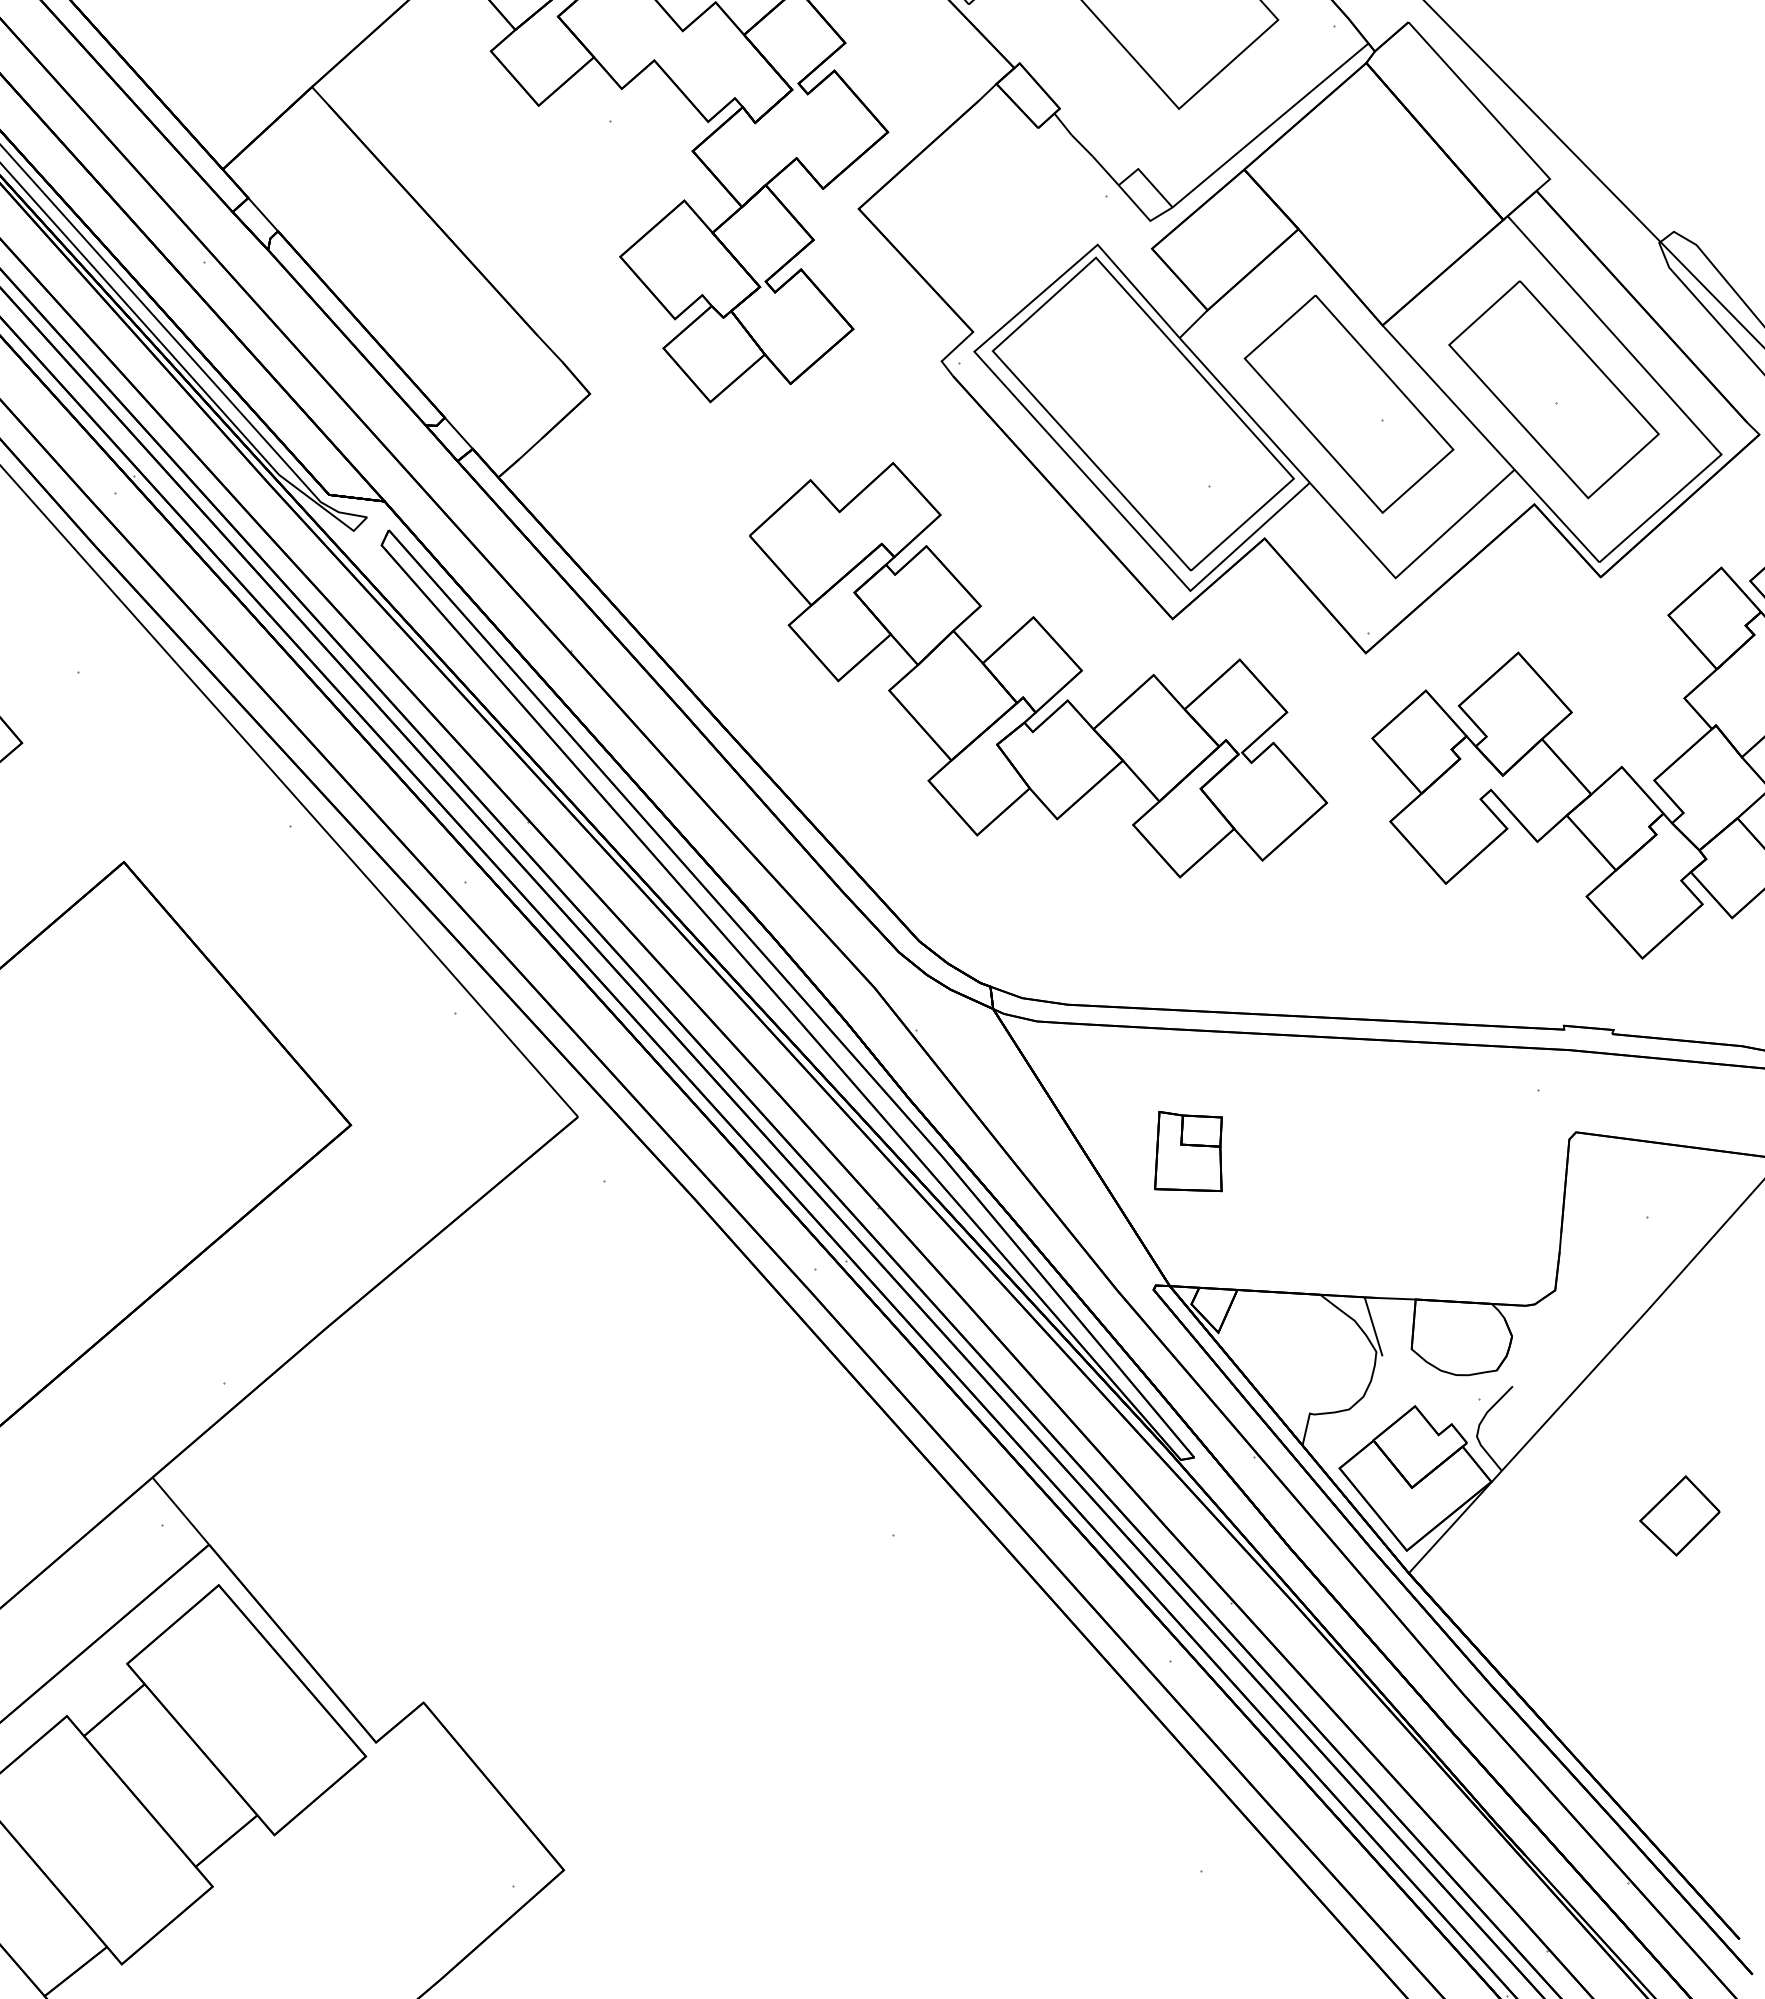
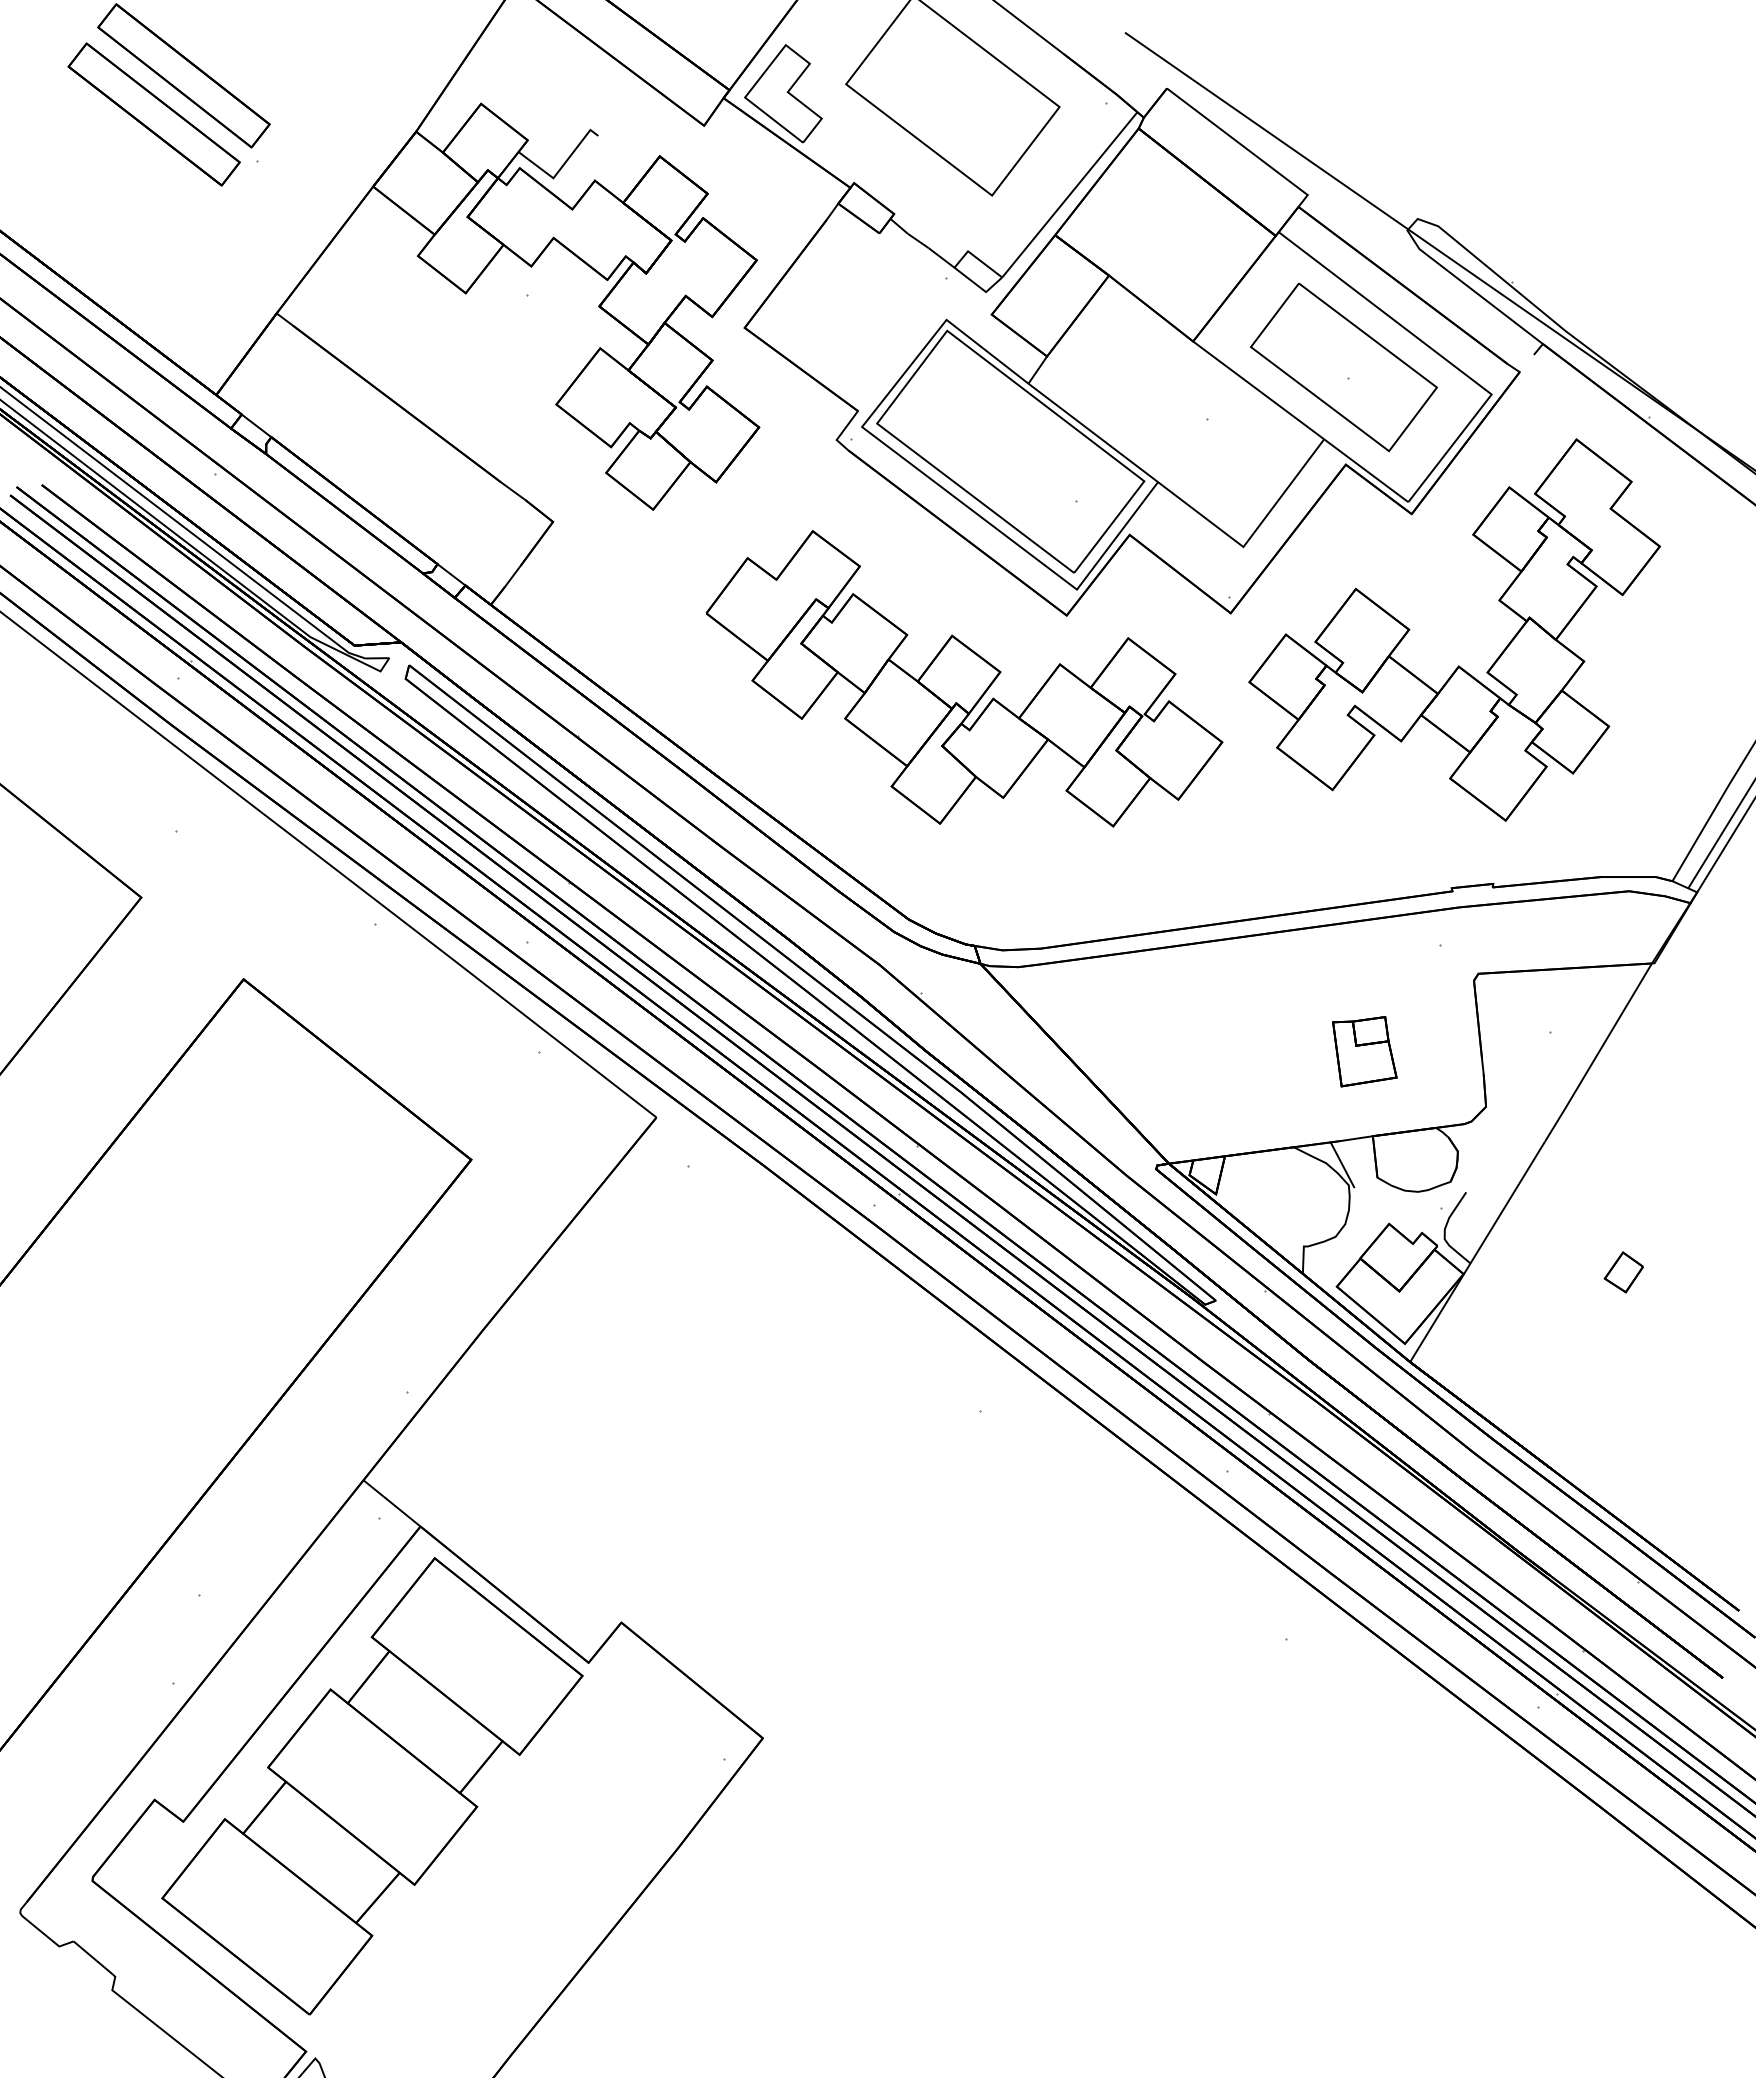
part: (1348, 404) -> (1177, 411), removed
part: (1189, 1153) -> (1364, 1051), moved
part: (1679, 1515) -> (1623, 1272), size x0.6

